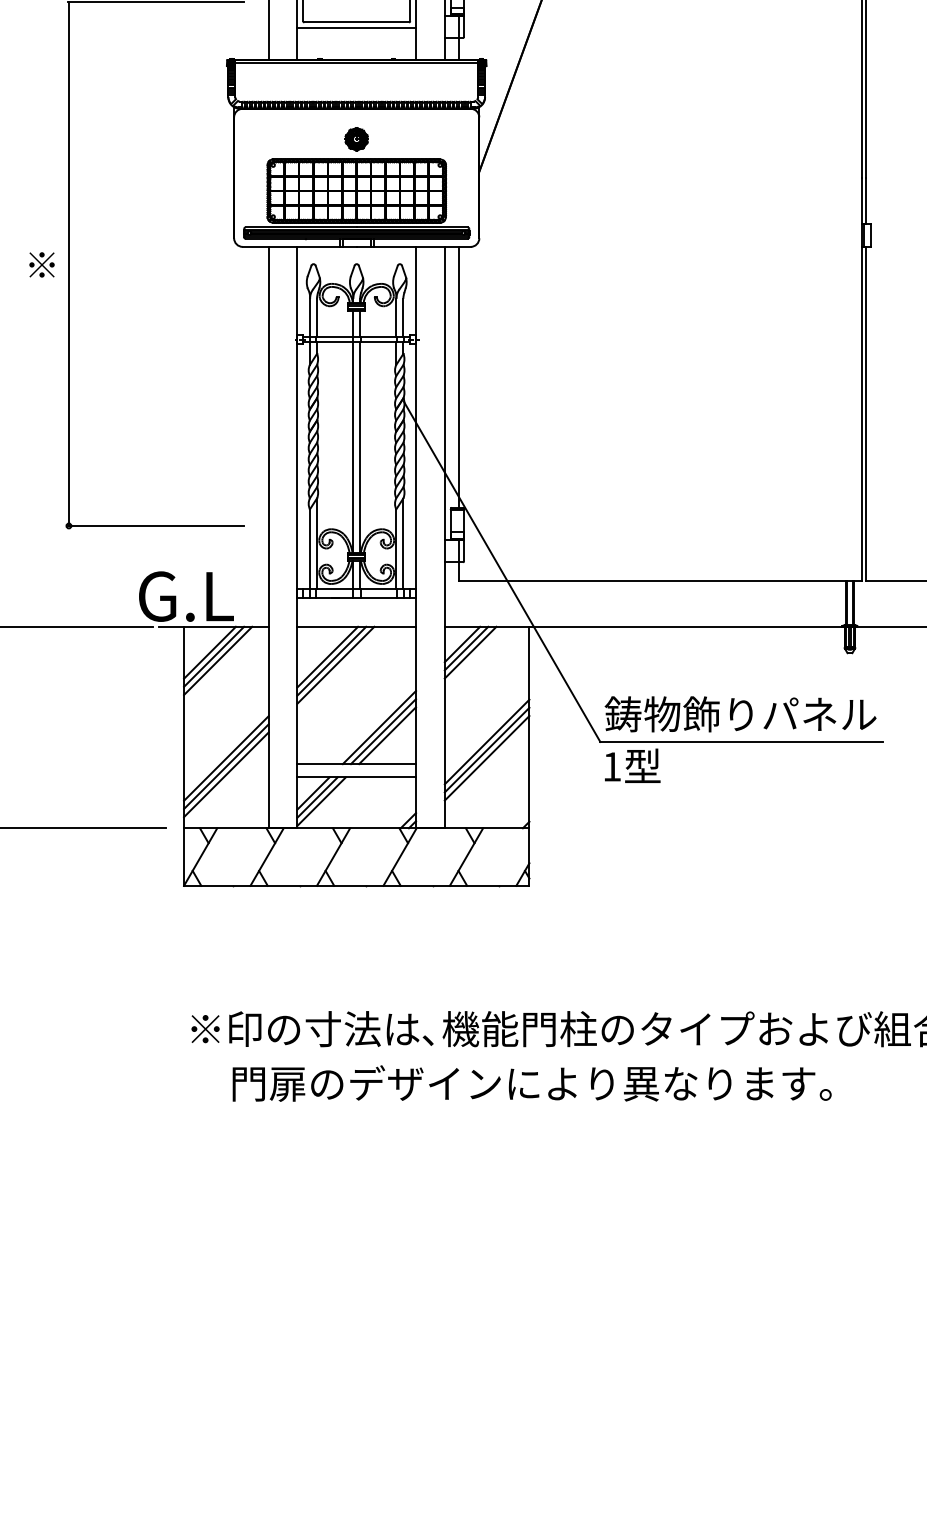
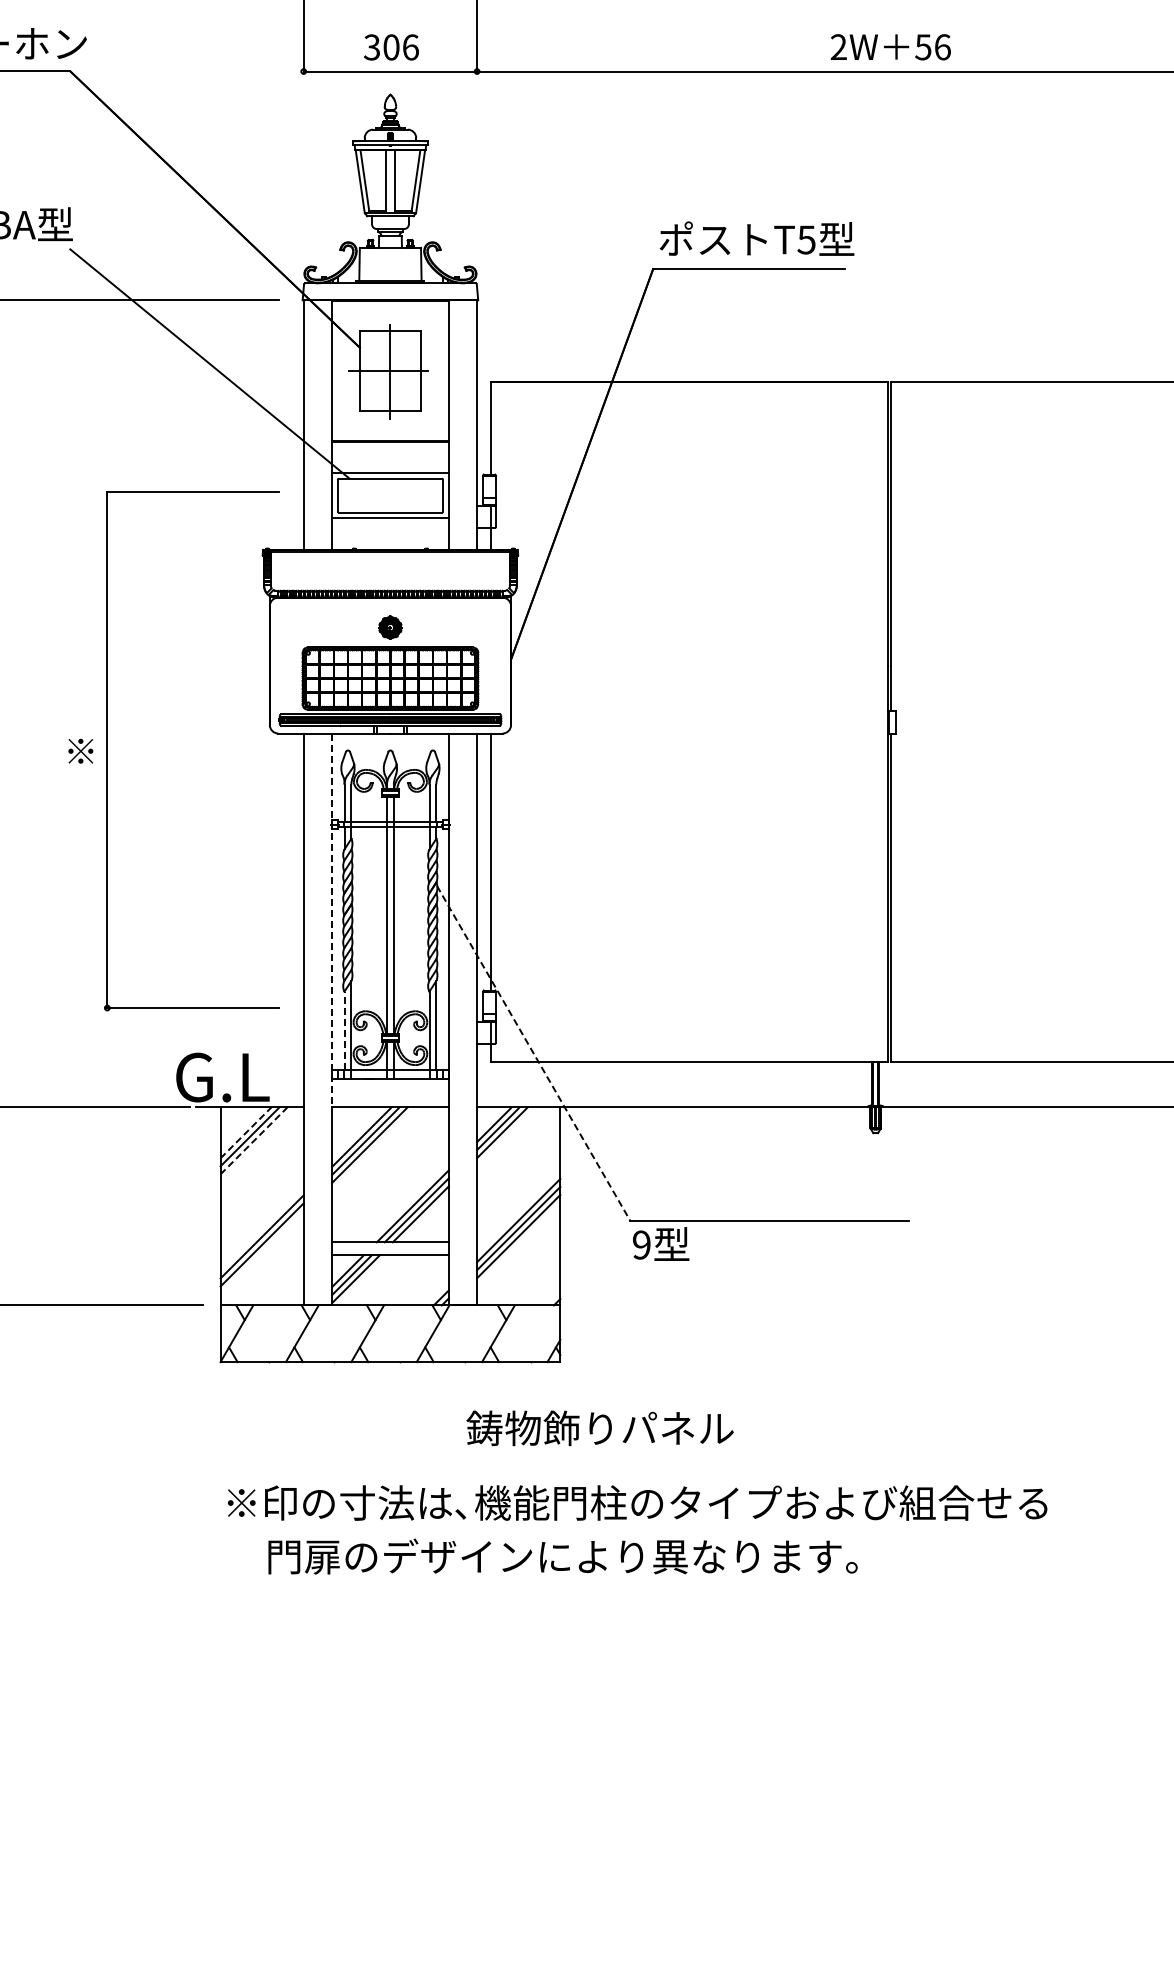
line: (297, 436) -> (332, 920), solid -> dashed
line: (310, 548) -> (344, 1030), solid -> dashed
line: (502, 572) -> (533, 1053), solid -> dashed
line: (210, 652) -> (246, 1132), solid -> dashed
line: (218, 660) -> (254, 1140), solid -> dashed
text: (739, 714) -> (599, 1428), moved
text: (611, 766) -> (641, 1244), 1 -> 9
line: (225, 774) -> (261, 1252), removed

